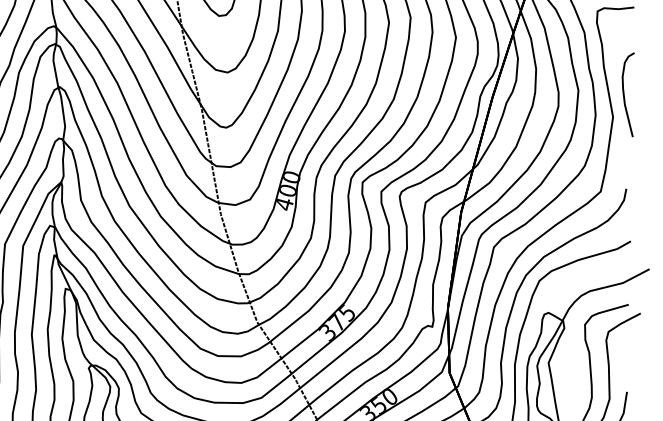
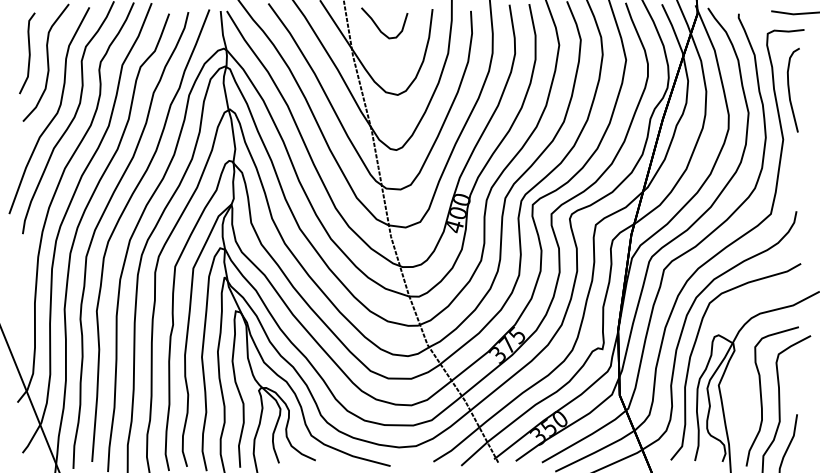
curve: (624, 94) -> (789, 89), moved

